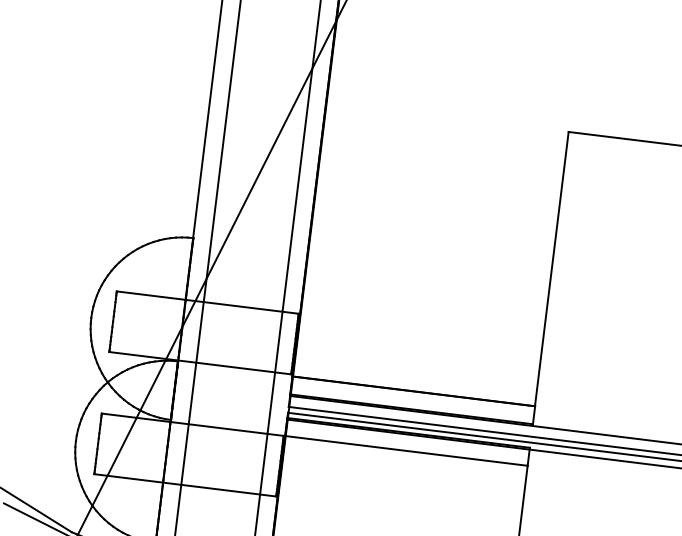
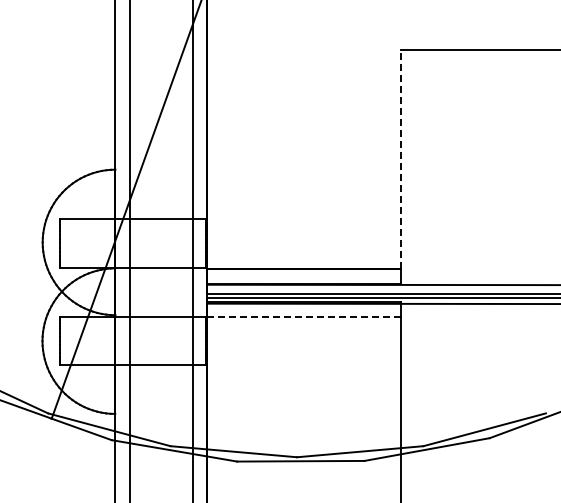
line: (552, 269) -> (401, 159), solid -> dashed
line: (405, 450) -> (303, 316), solid -> dashed

